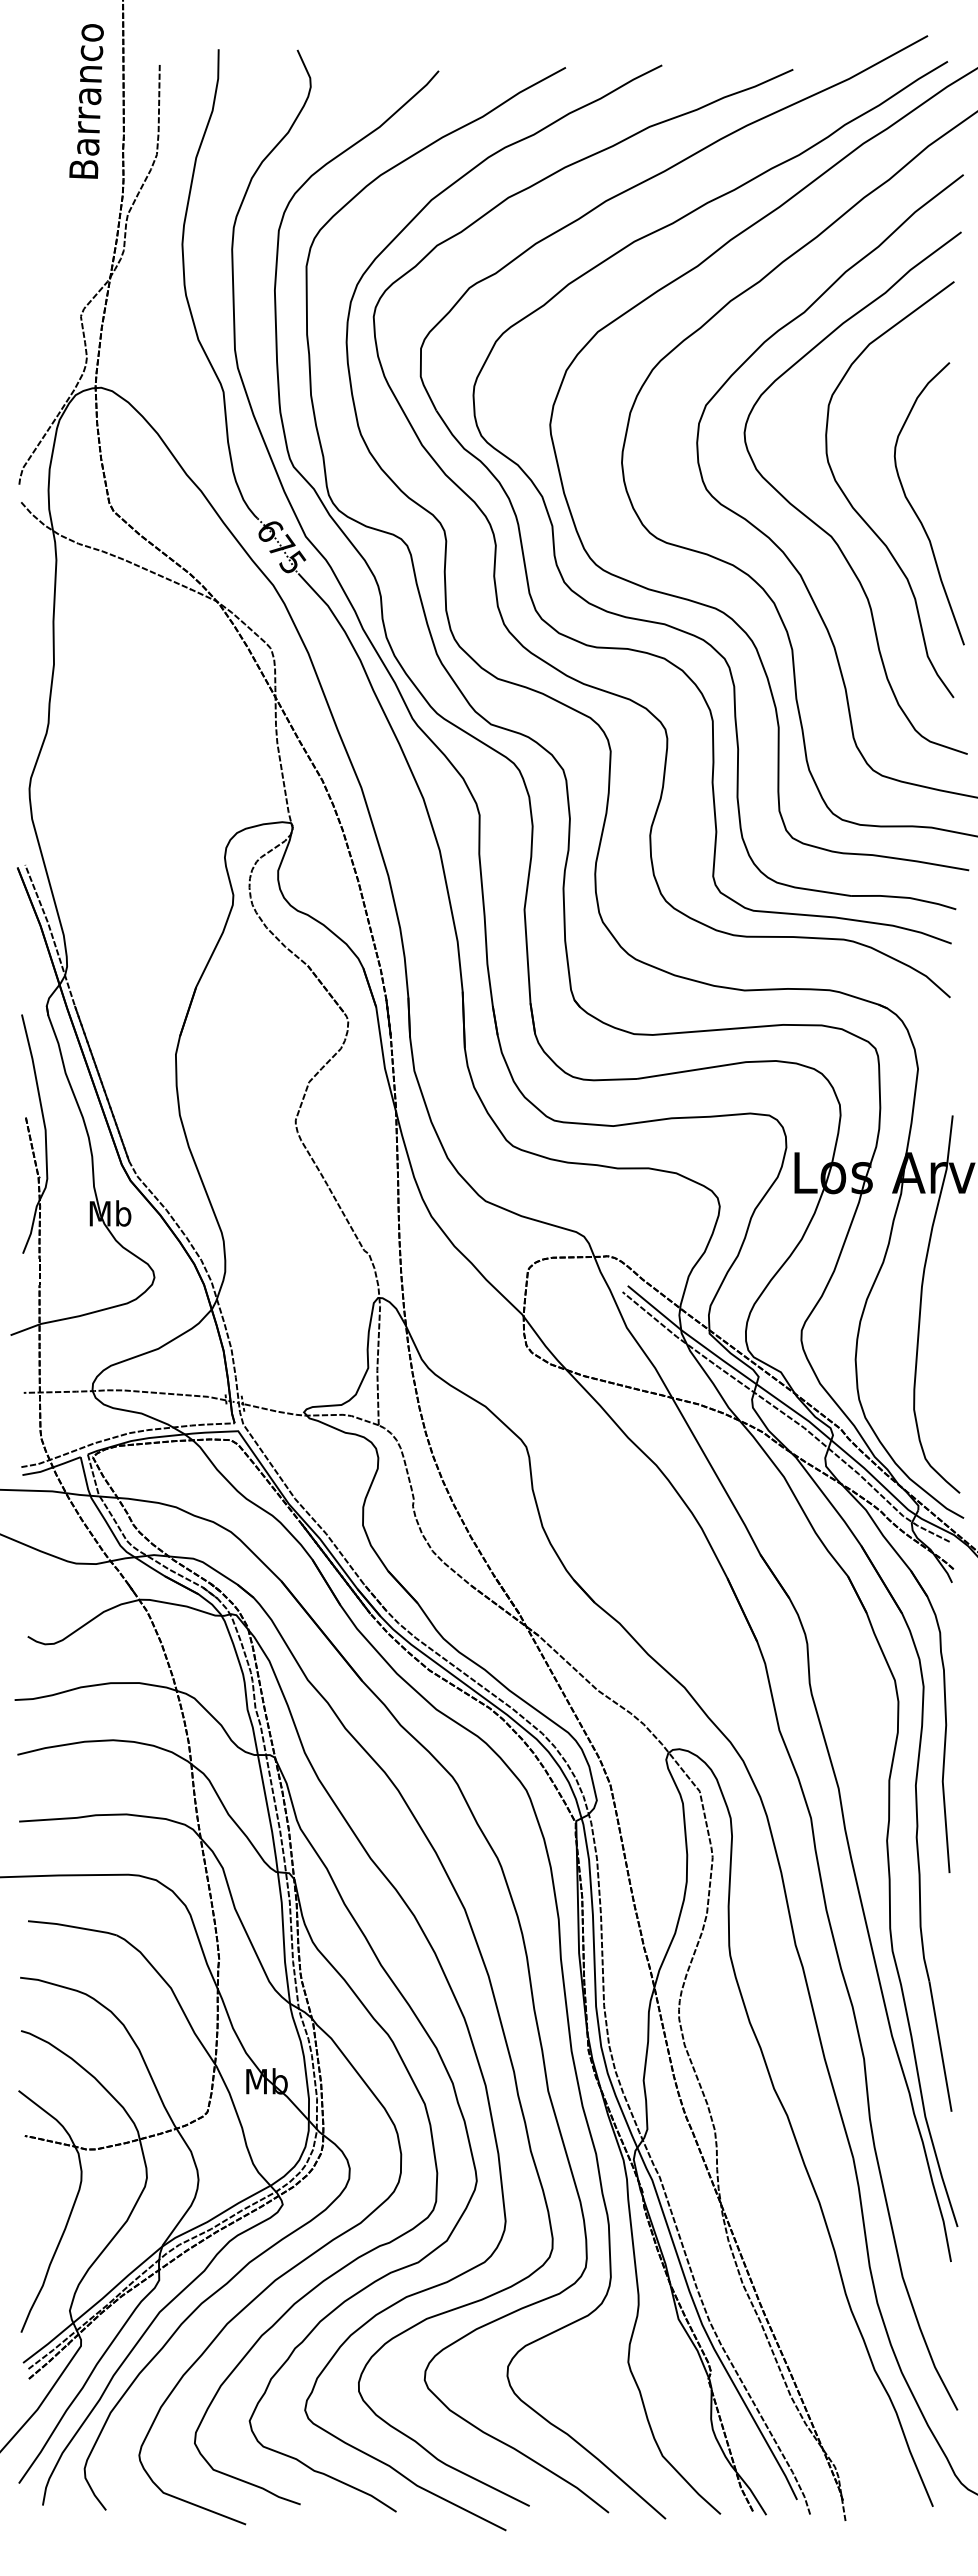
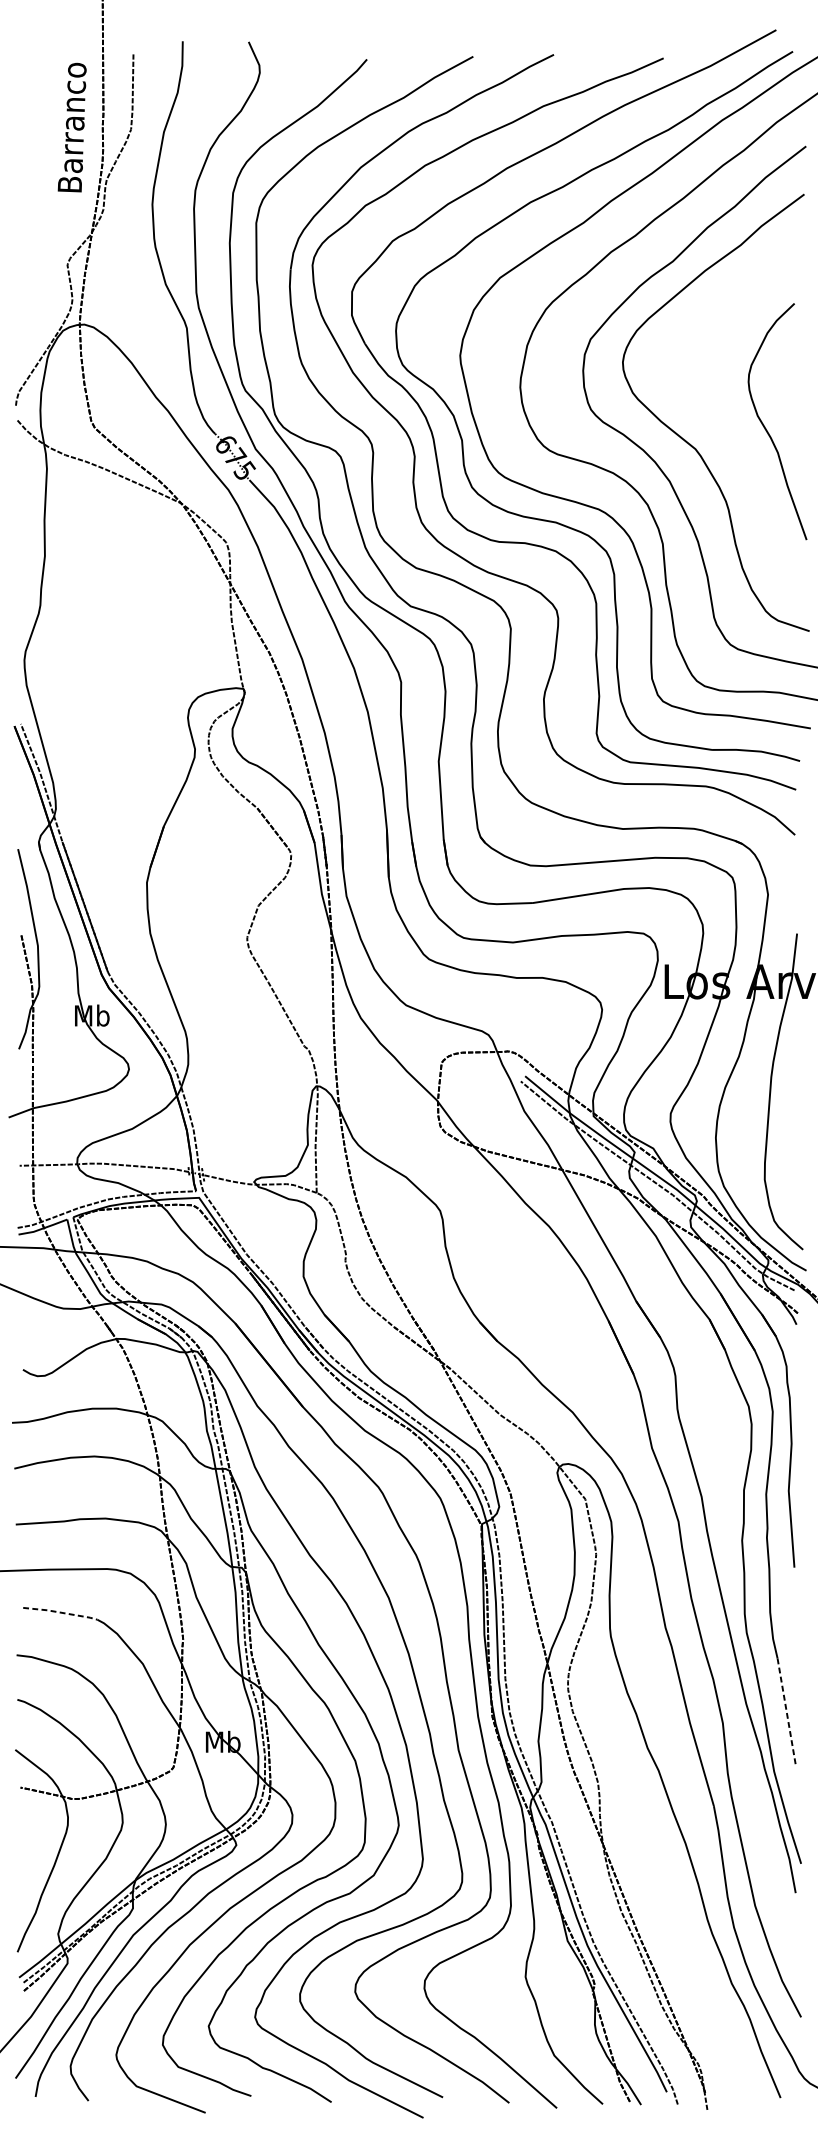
text: (86, 101) -> (72, 127), moved
curve: (860, 514) -> (719, 430), removed
line: (73, 1926) -> (61, 1612), solid -> dashed
line: (940, 2046) -> (786, 1712), solid -> dashed

